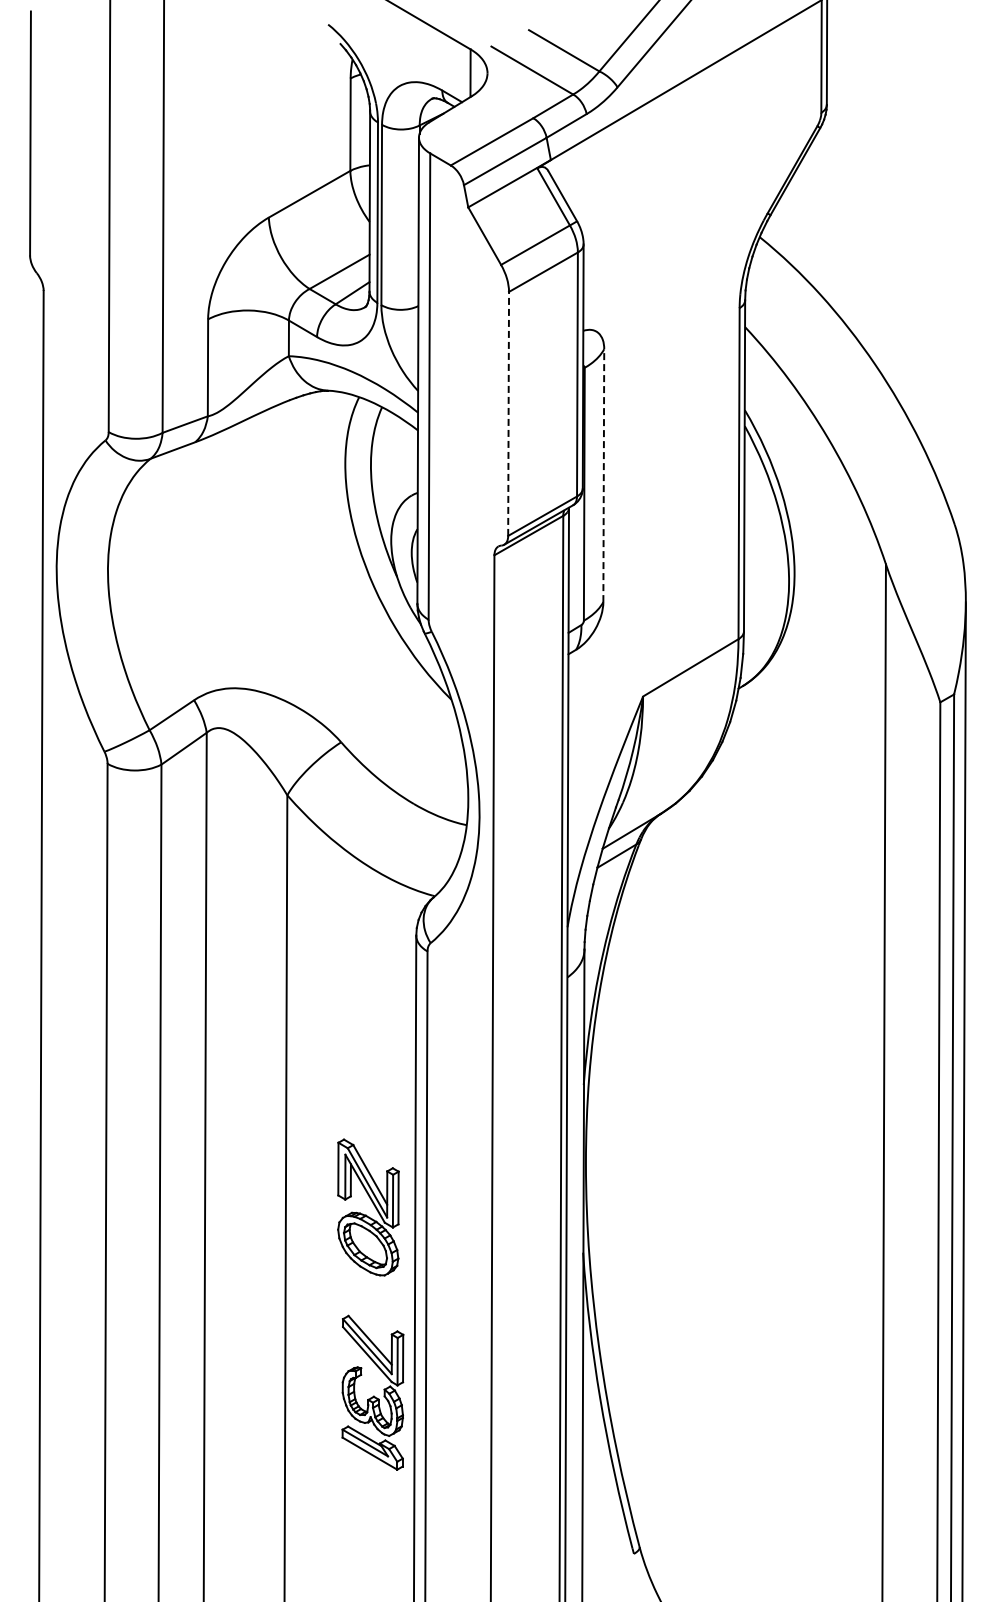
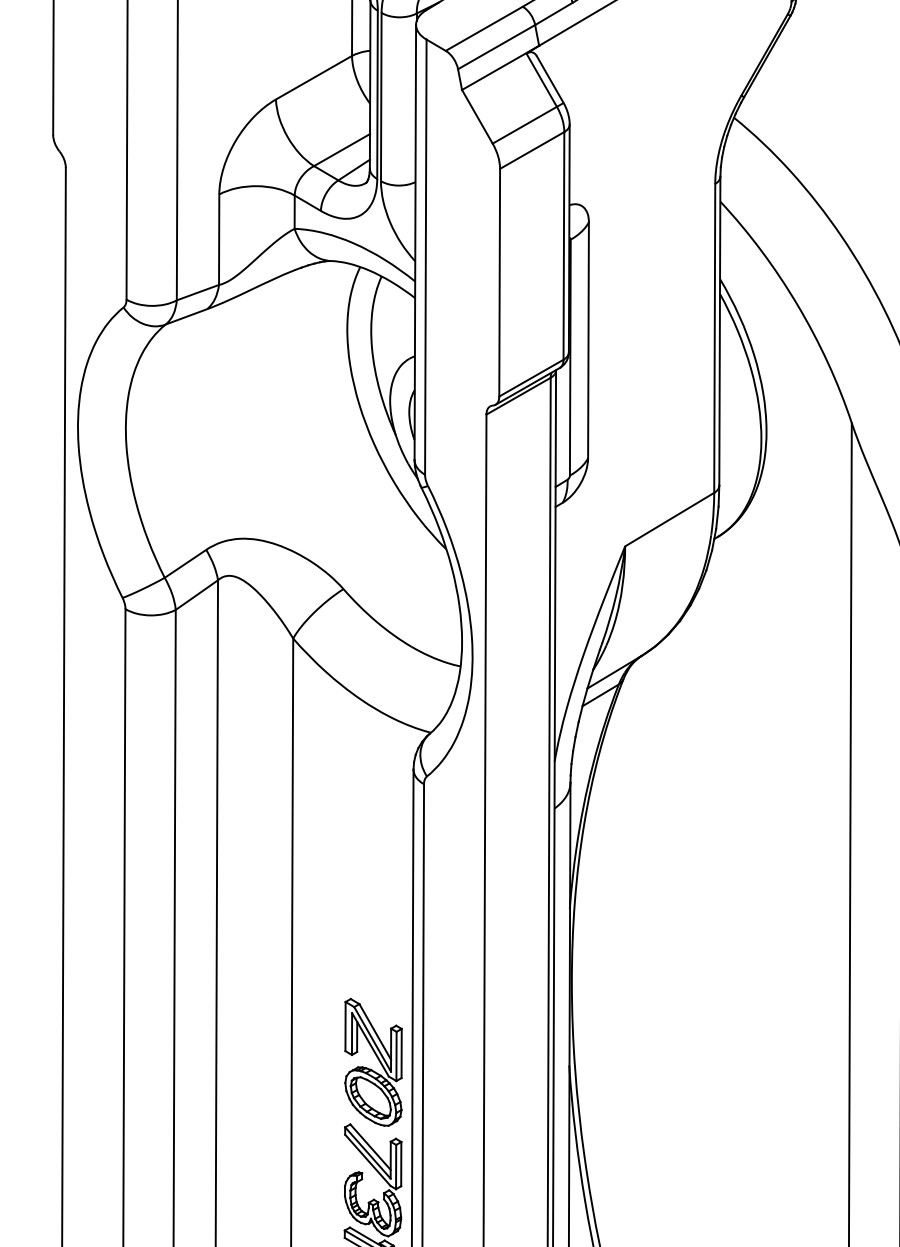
line: (508, 413) -> (499, 282), dashed -> solid
line: (603, 475) -> (588, 340), dashed -> solid
part: (368, 1207) -> (373, 1062), moved

